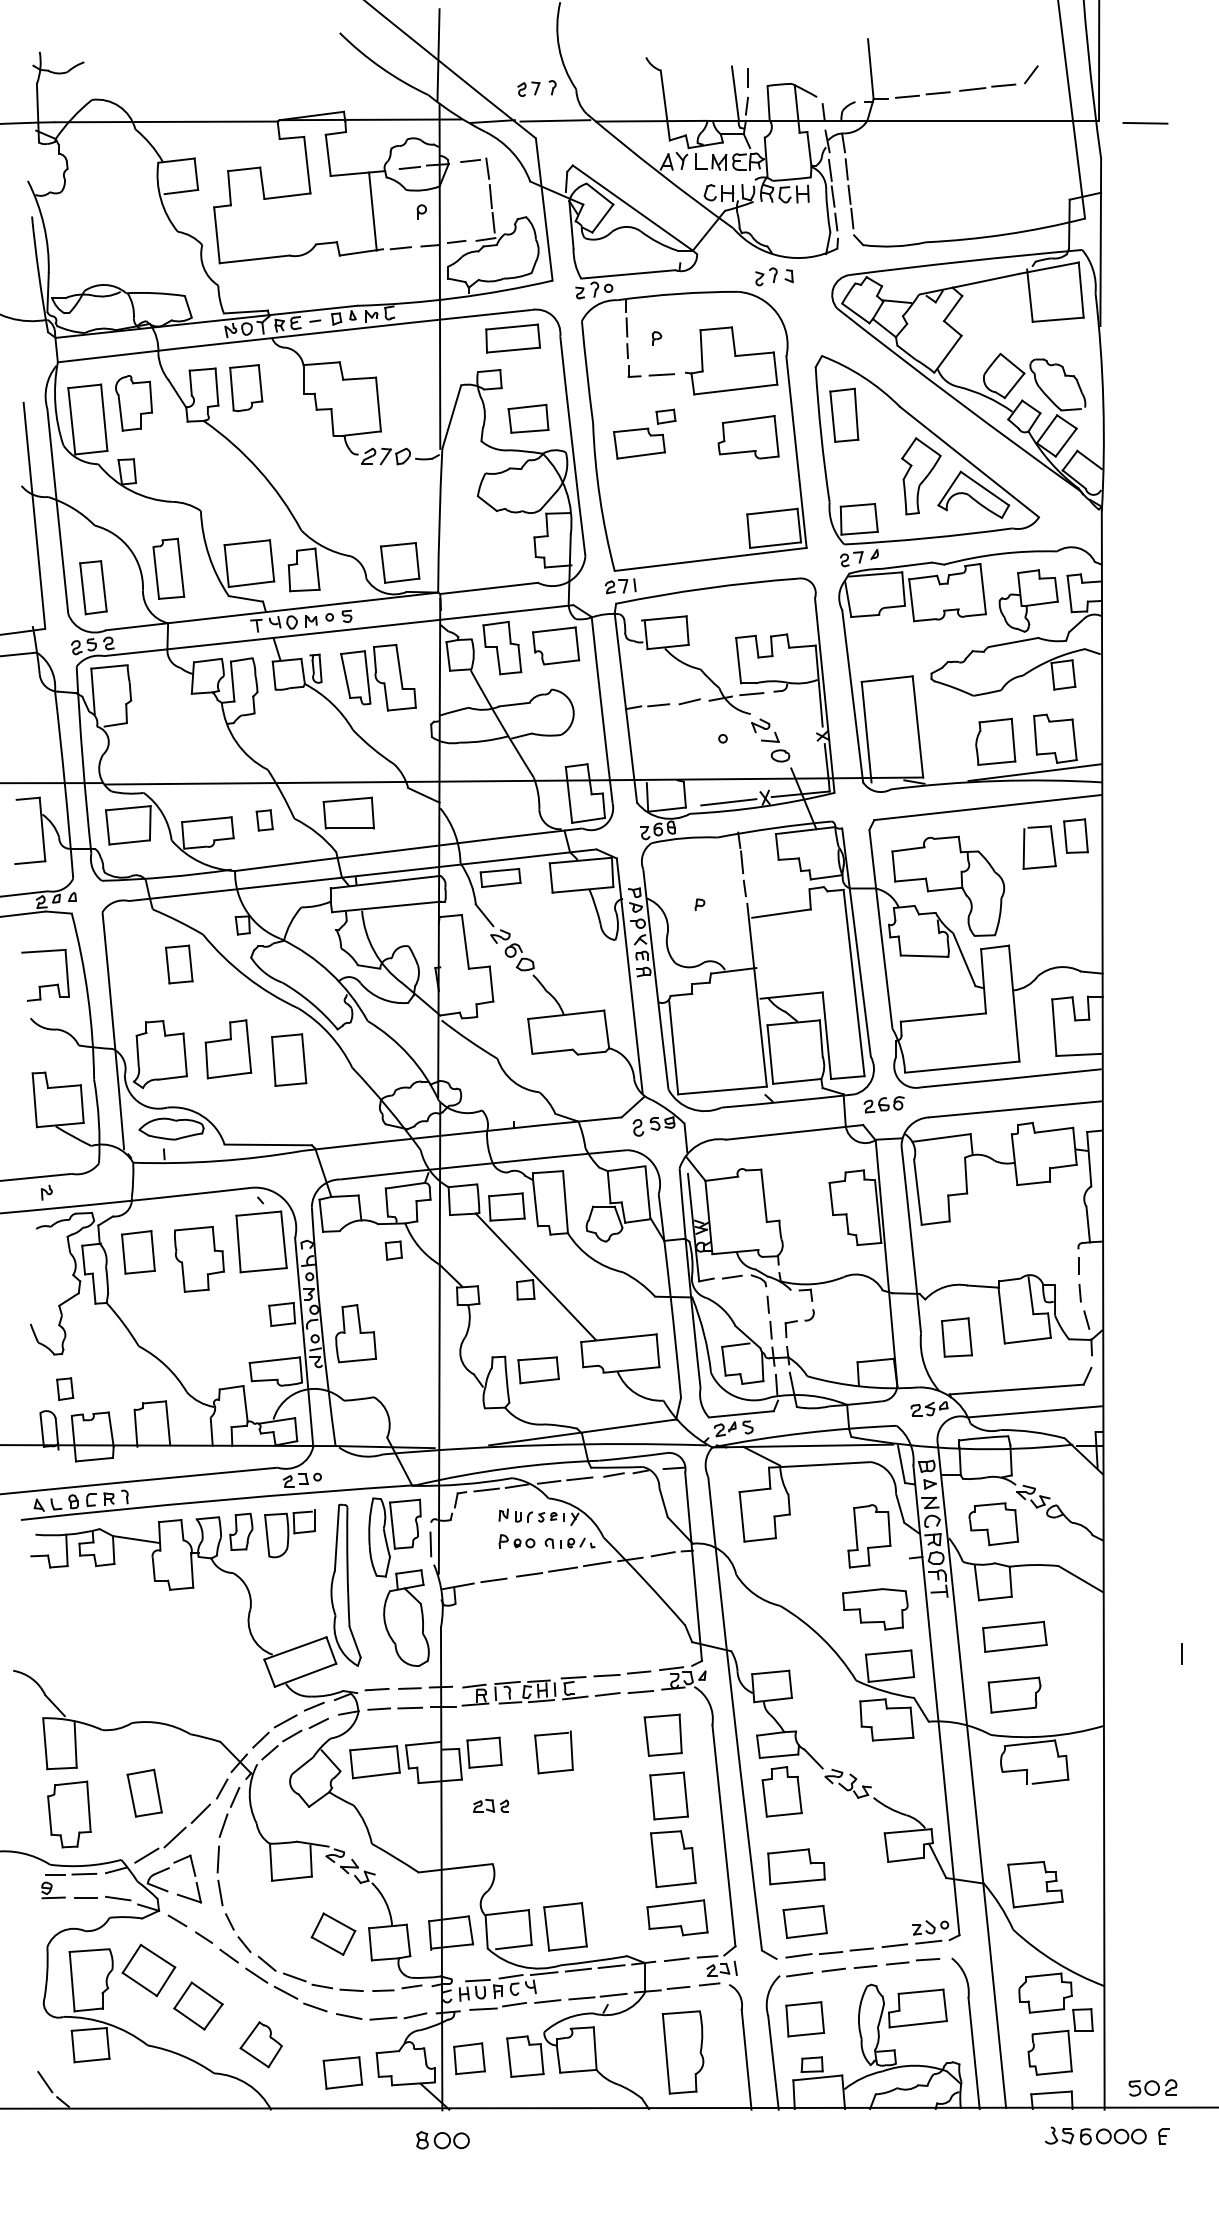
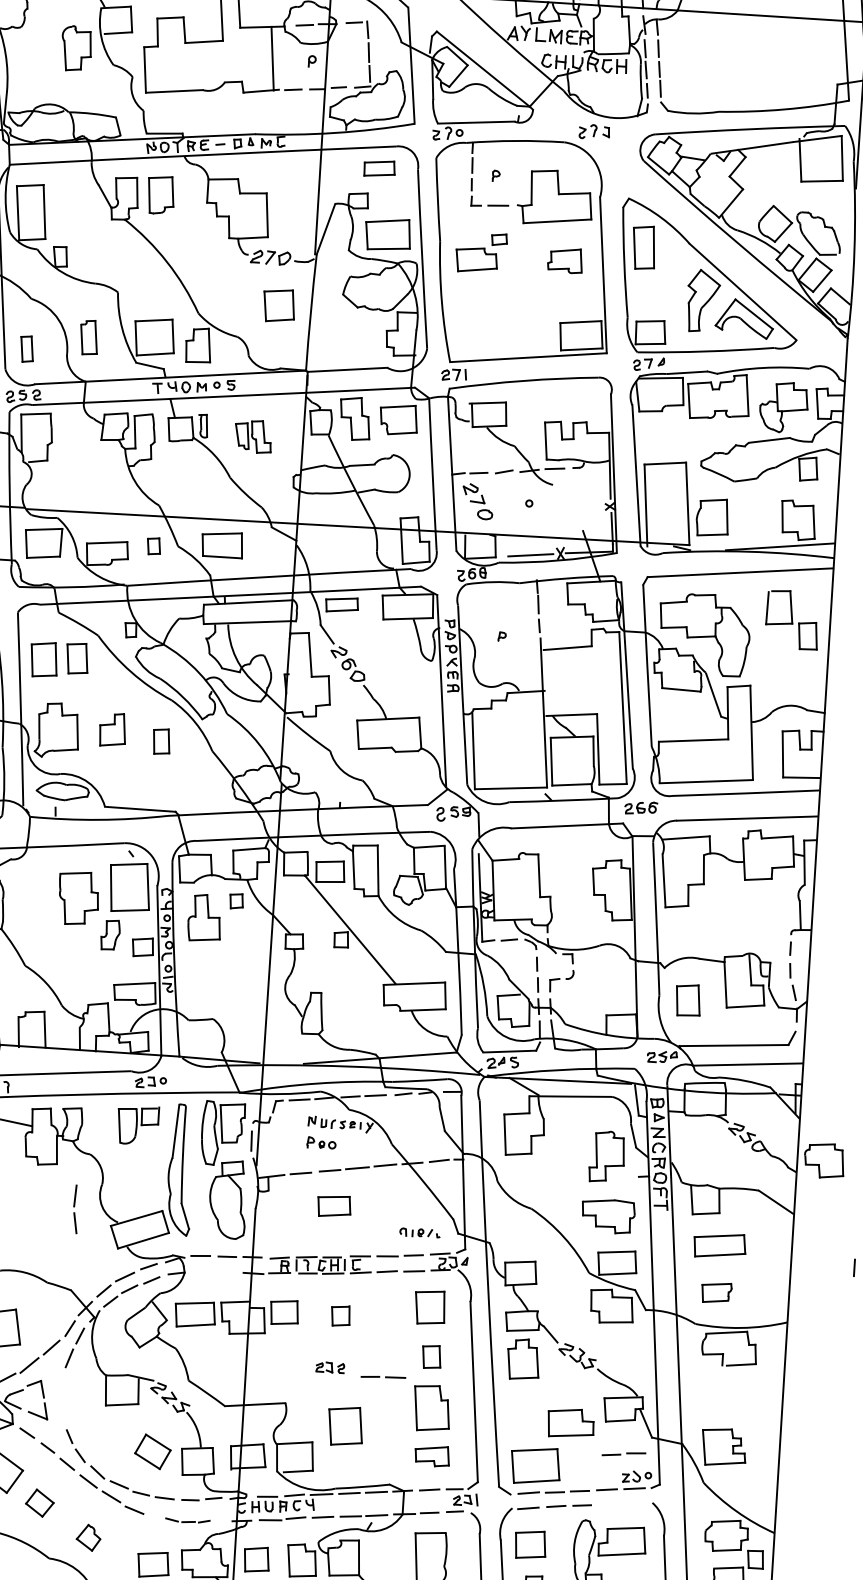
part: (512, 338) -> (379, 168), size x0.7
part: (133, 403) -> (76, 48), moved
part: (528, 418) -> (388, 234), size x1.4
part: (748, 437) -> (565, 260), size x0.7
part: (400, 562) -> (279, 305), moved
part: (168, 568) -> (88, 337), size x0.7
part: (93, 587) -> (27, 348), size x0.6
part: (378, 677) -> (253, 436), size x0.6
part: (770, 740) -> (477, 501), moved
part: (995, 741) -> (712, 517), moved
part: (1075, 835) -> (807, 635), moved
part: (228, 1049) -> (112, 729), size x0.7
part: (289, 1059) -> (161, 741), size x0.6
part: (138, 1252) -> (44, 659), moved
part: (356, 1333) -> (205, 917), moved
part: (538, 1370) -> (334, 1206), moved
part: (993, 1524) -> (824, 1160), moved
part: (241, 1531) -> (110, 934), moved
part: (569, 1542) -> (419, 1232), moved
part: (1014, 1694) -> (716, 1292), size x0.7
line: (397, 1708) -> (385, 1377), moved
part: (553, 1752) -> (340, 1315), size x0.6
part: (668, 1795) -> (431, 1356), size x0.6
part: (491, 1805) -> (330, 1367), moved
part: (796, 1866) -> (571, 1423), moved
part: (219, 1875) -> (75, 1208), moved
part: (677, 1917) -> (432, 1455), size x0.7
part: (804, 1921) -> (535, 1465), size x1.4
part: (565, 1926) -> (345, 1426), moved
part: (913, 1961) -> (624, 1454), moved
part: (198, 2005) -> (39, 1502), size x0.7
part: (381, 2016) -> (187, 1520), size x0.6
part: (260, 2044) -> (88, 1537), size x0.7

